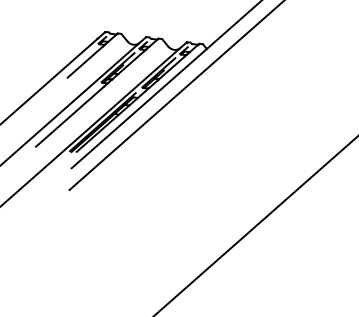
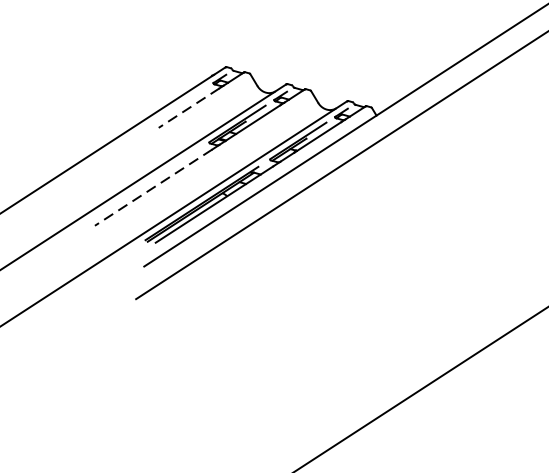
line: (85, 61) -> (189, 107), solid -> dashed
line: (70, 116) -> (154, 187), solid -> dashed

